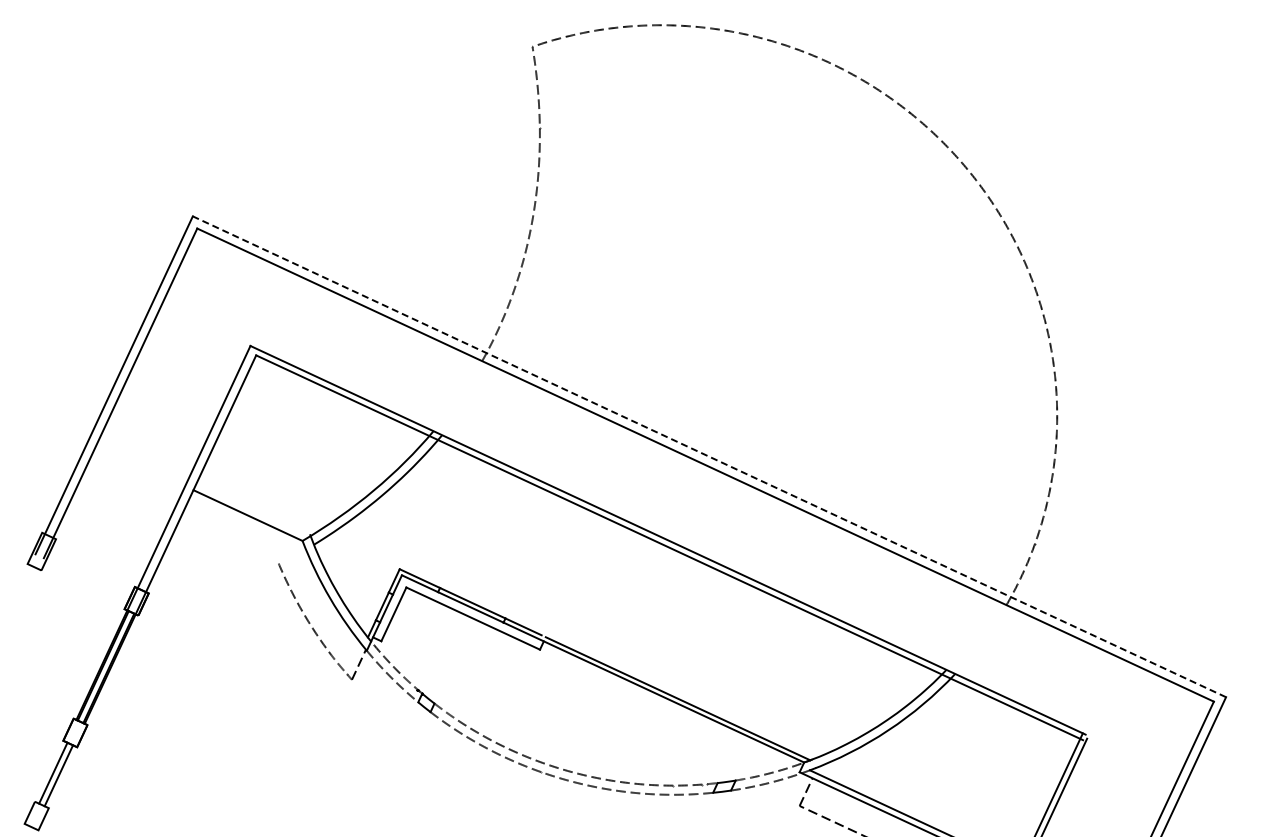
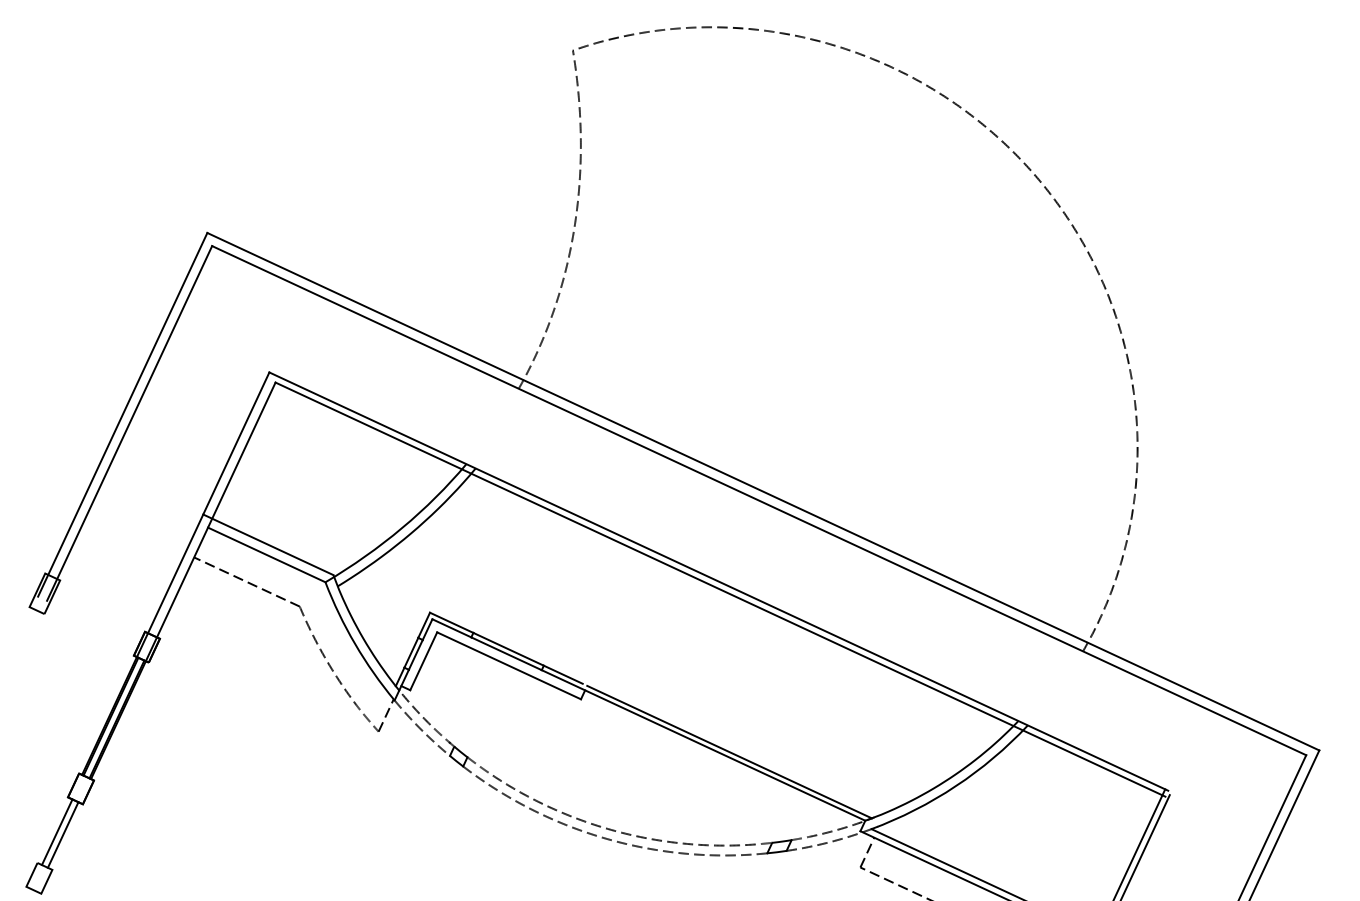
line: (709, 456) -> (763, 491), dashed -> solid
line: (249, 506) -> (268, 545), added
line: (229, 540) -> (246, 581), added

